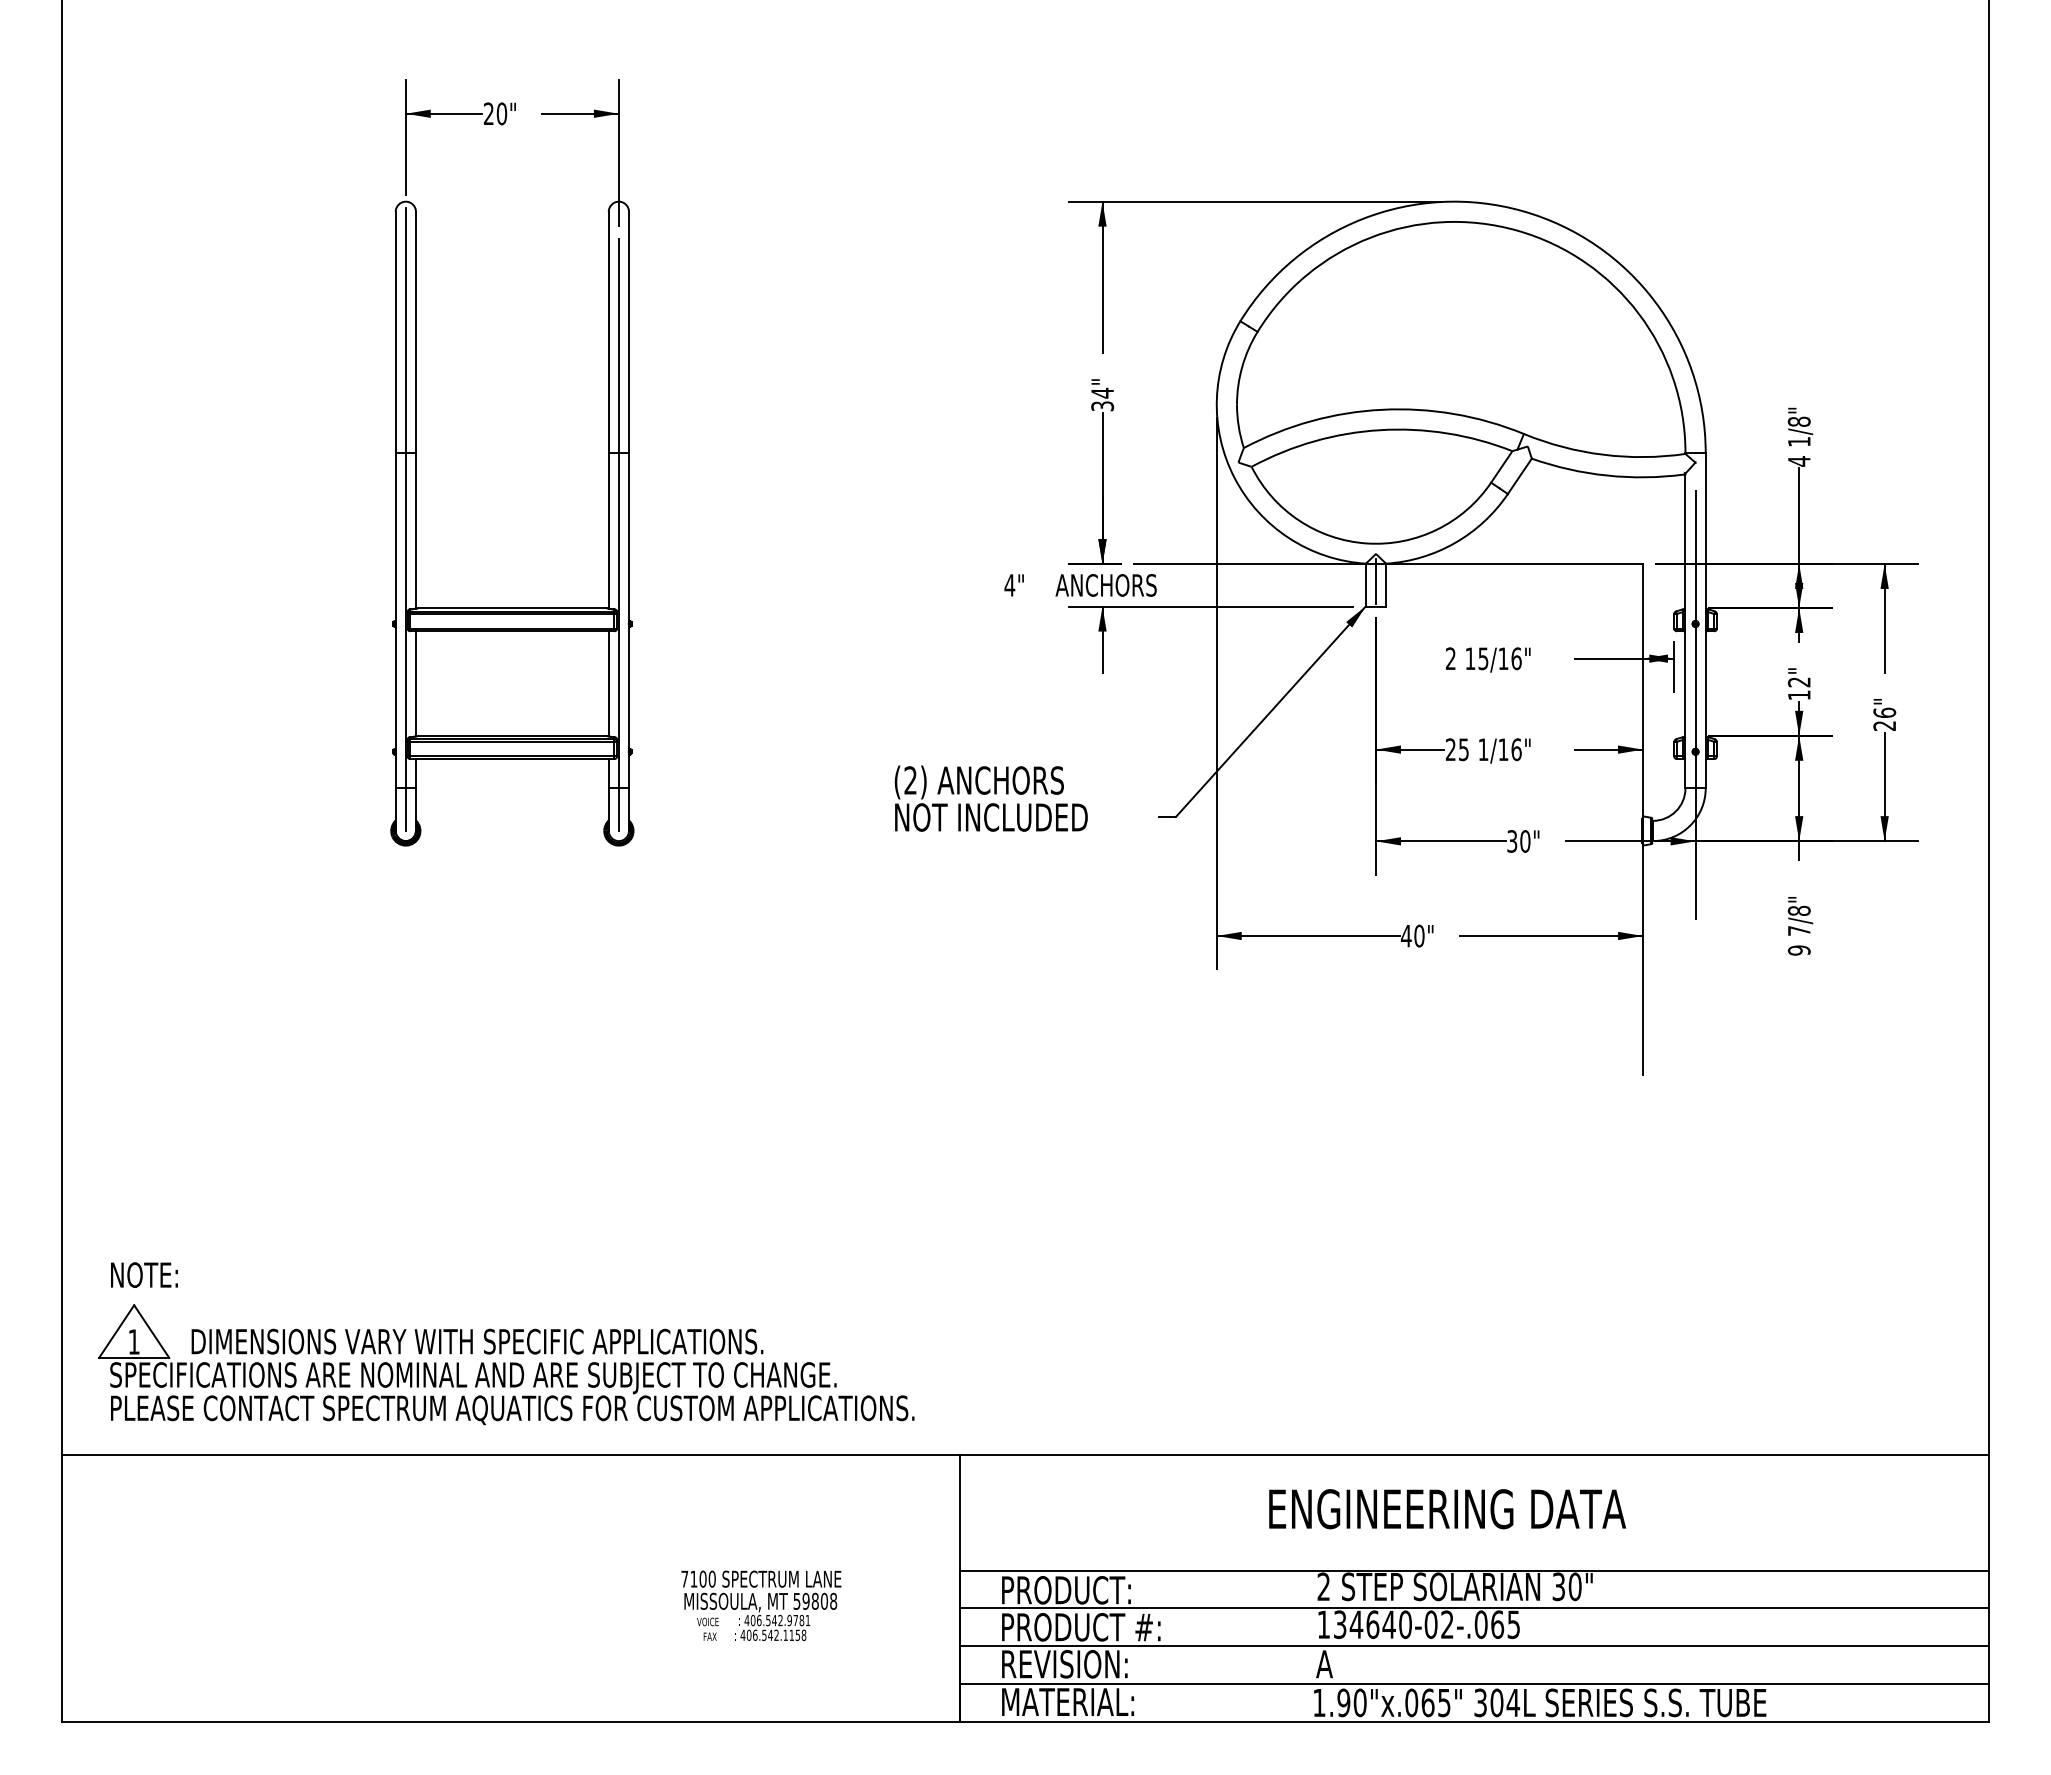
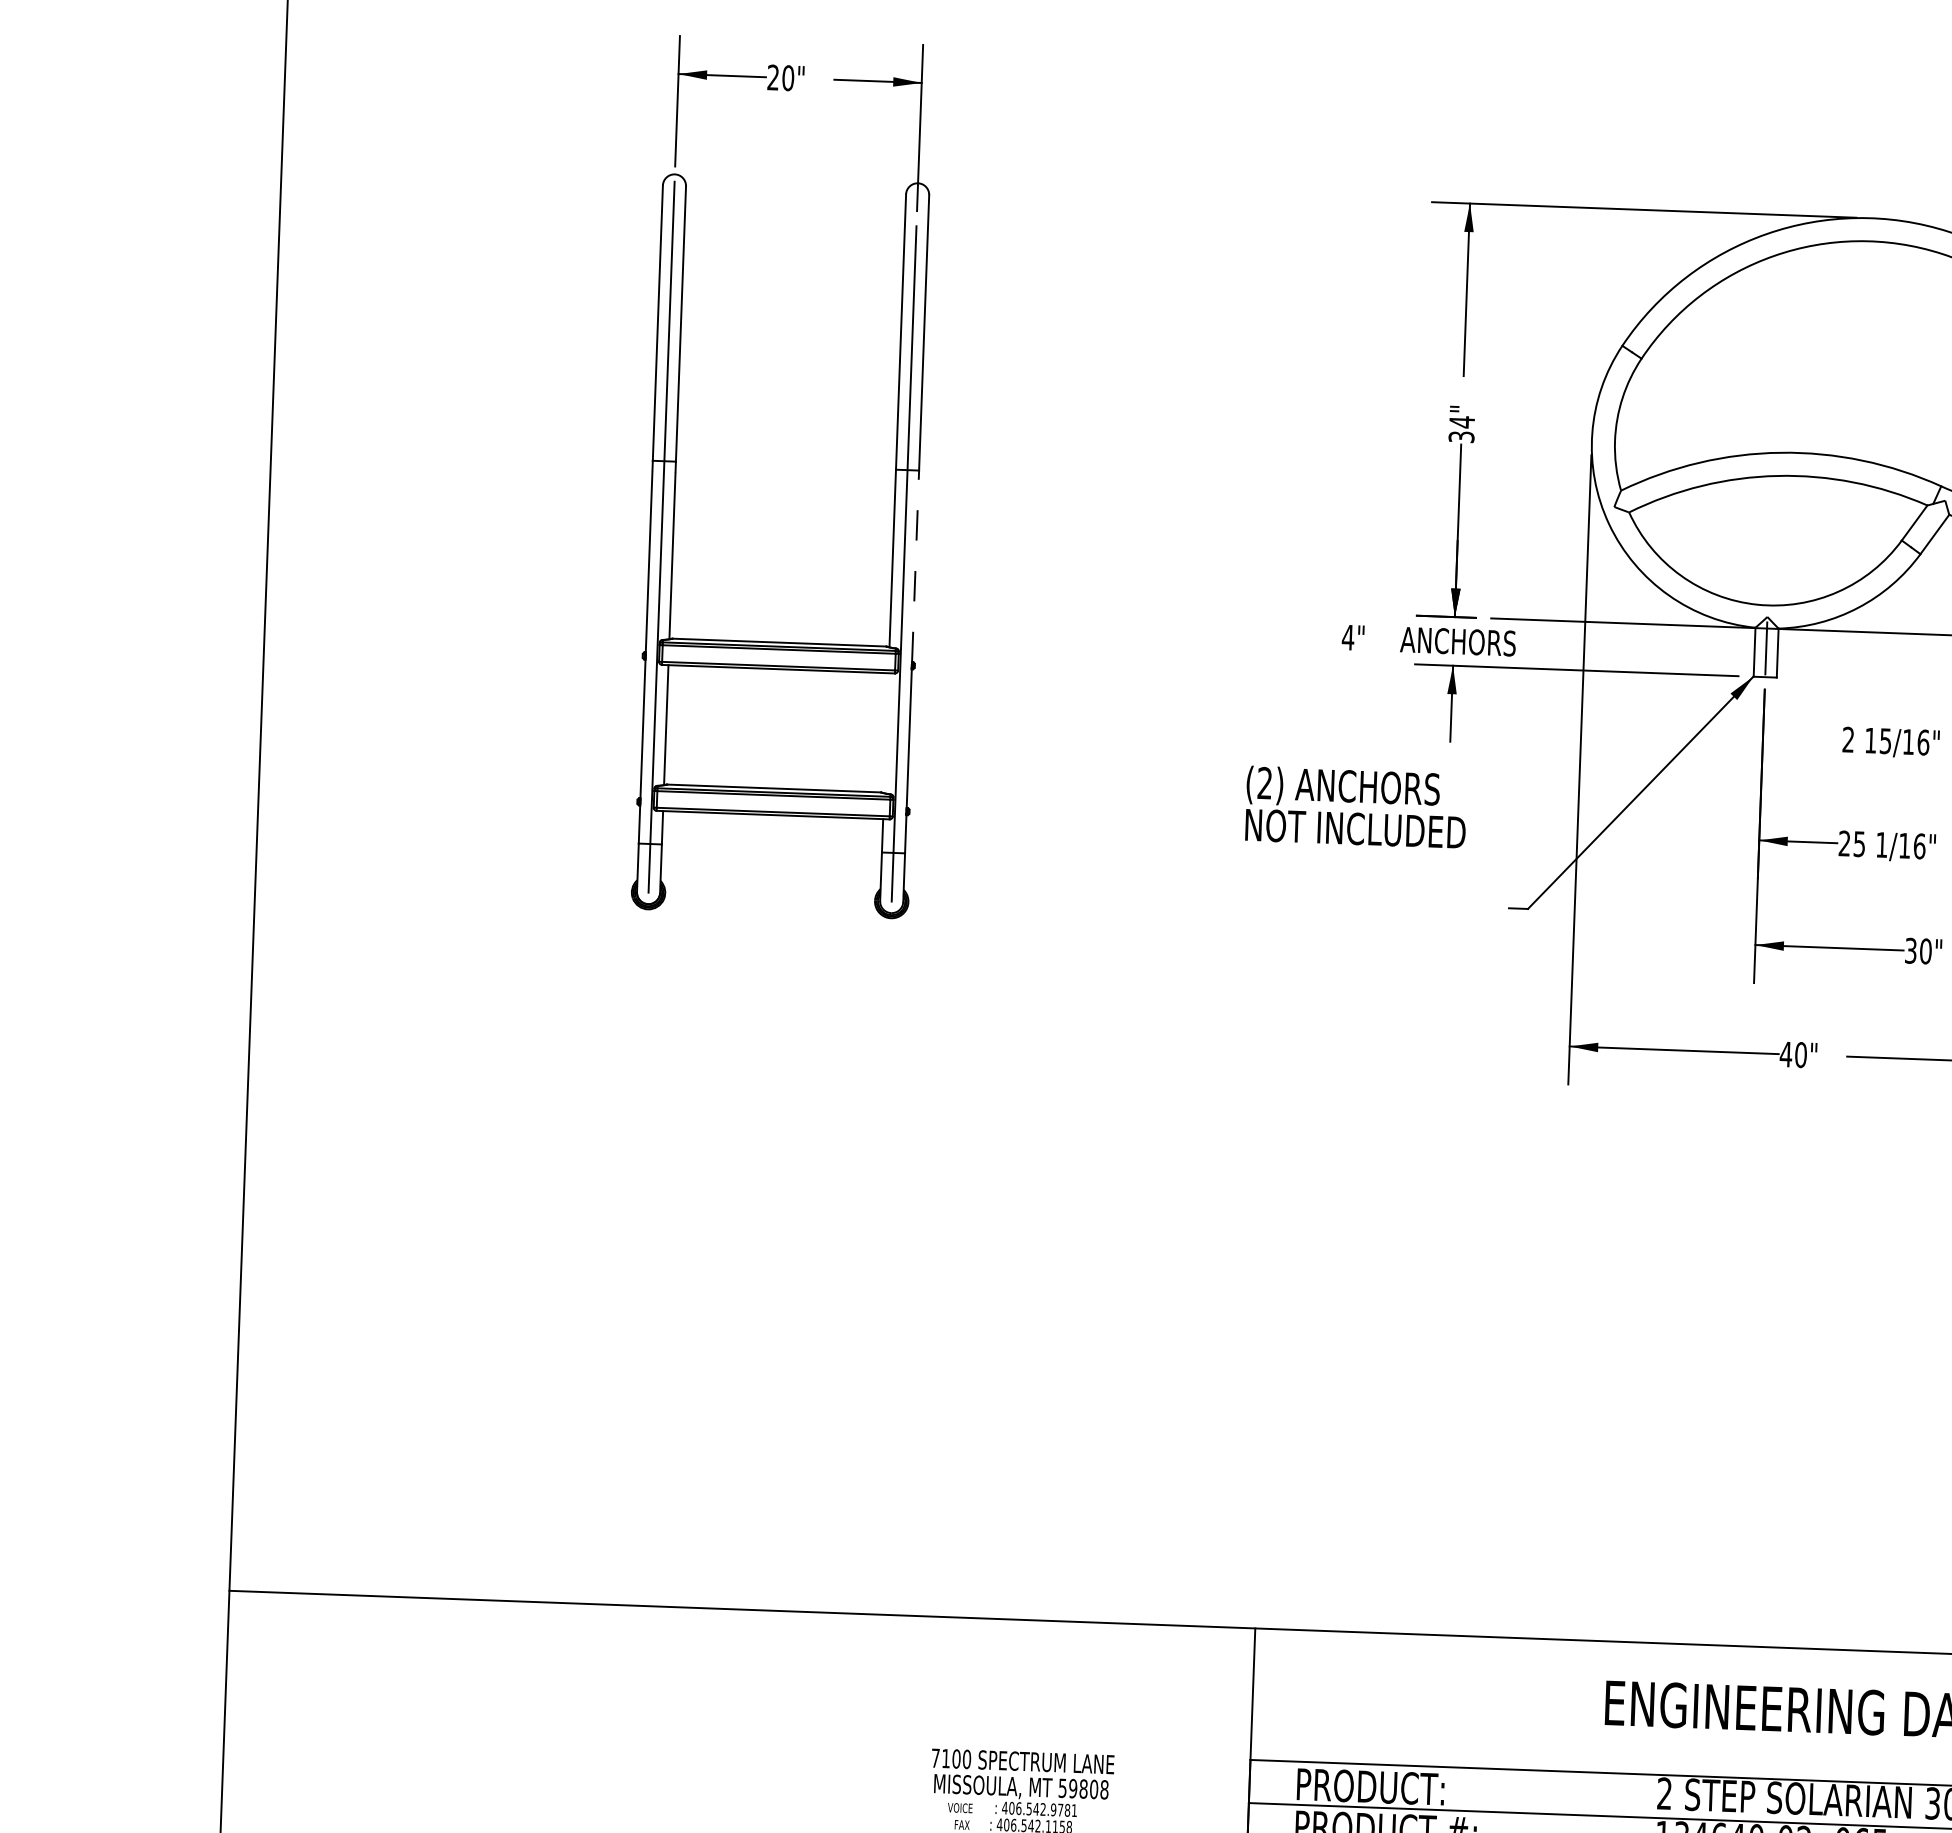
line: (629, 536) -> (916, 565), solid -> dashed
line: (608, 683) -> (886, 732), removed
text: (990, 798) -> (1355, 807), moved
part: (506, 1343) -> (742, 1481), removed

